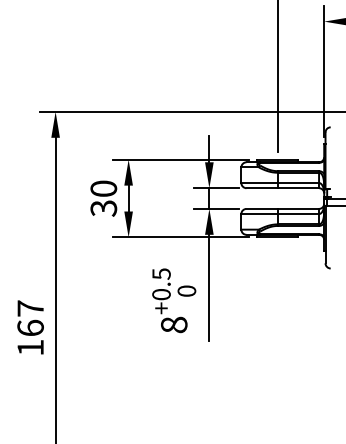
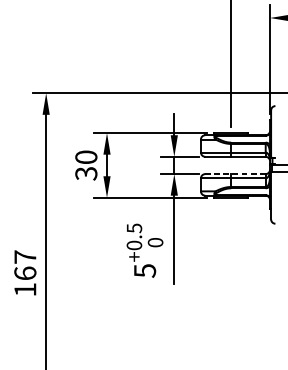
line: (282, 208) -> (235, 173), solid -> dashed
text: (174, 324) -> (145, 270), 8 -> 5

